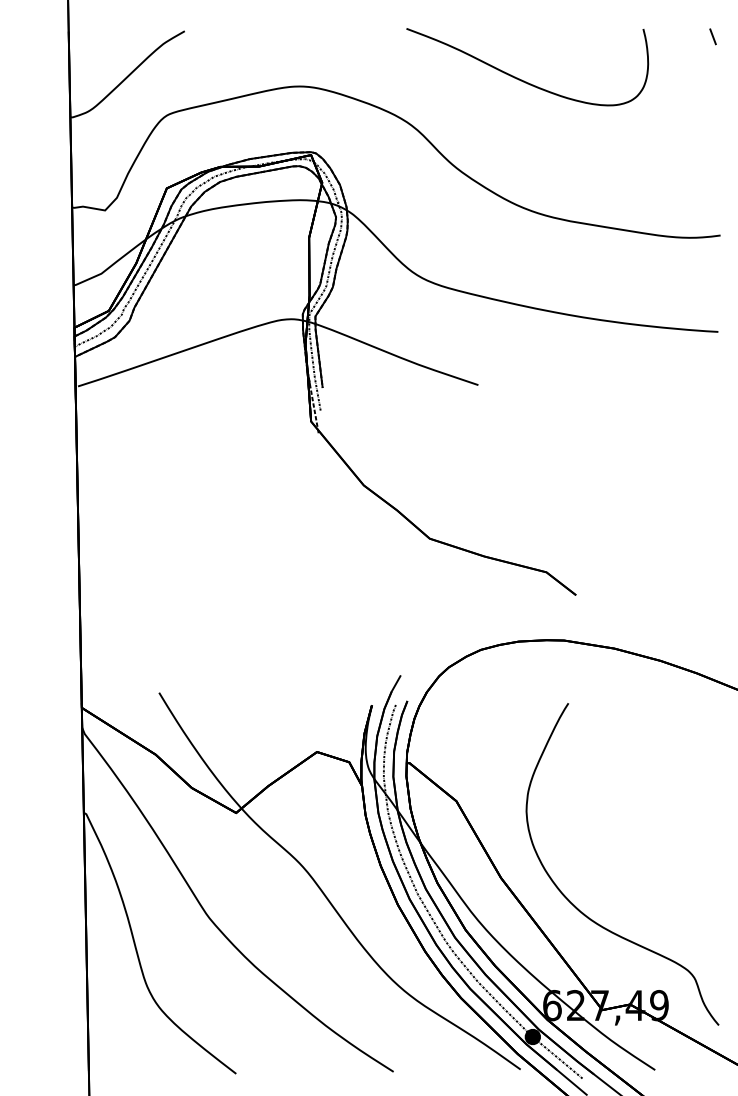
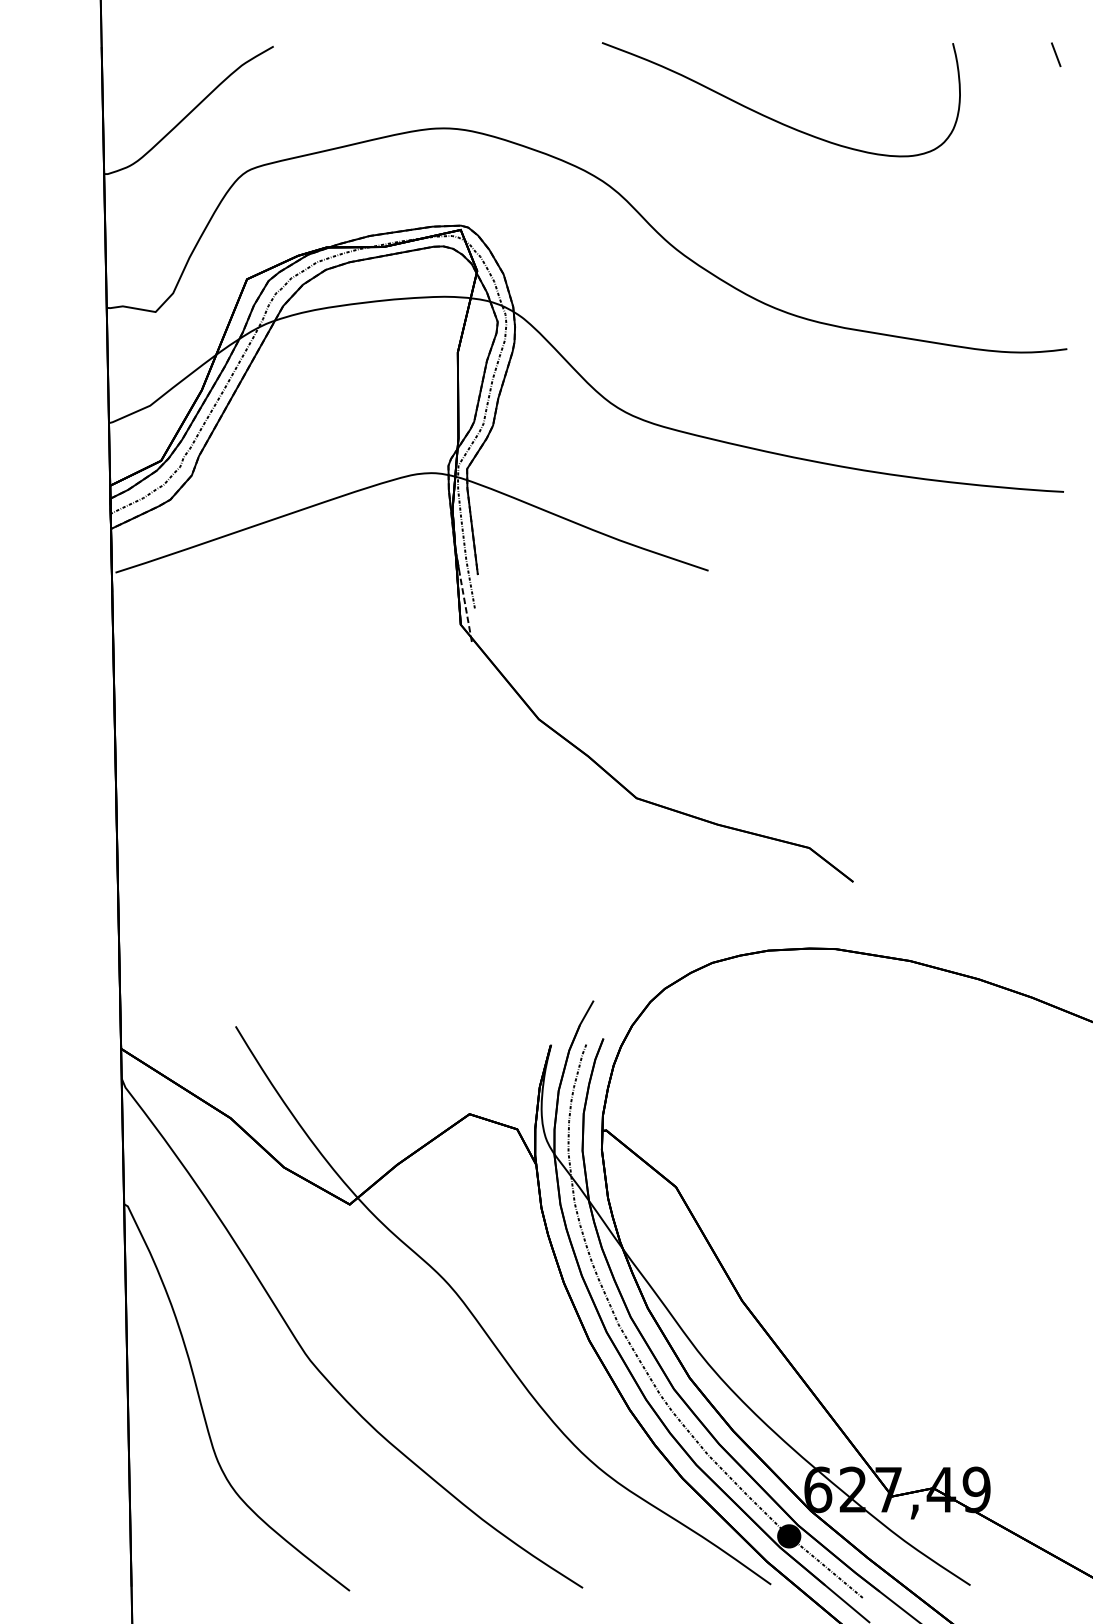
curve: (583, 912) -> (864, 1351), removed

